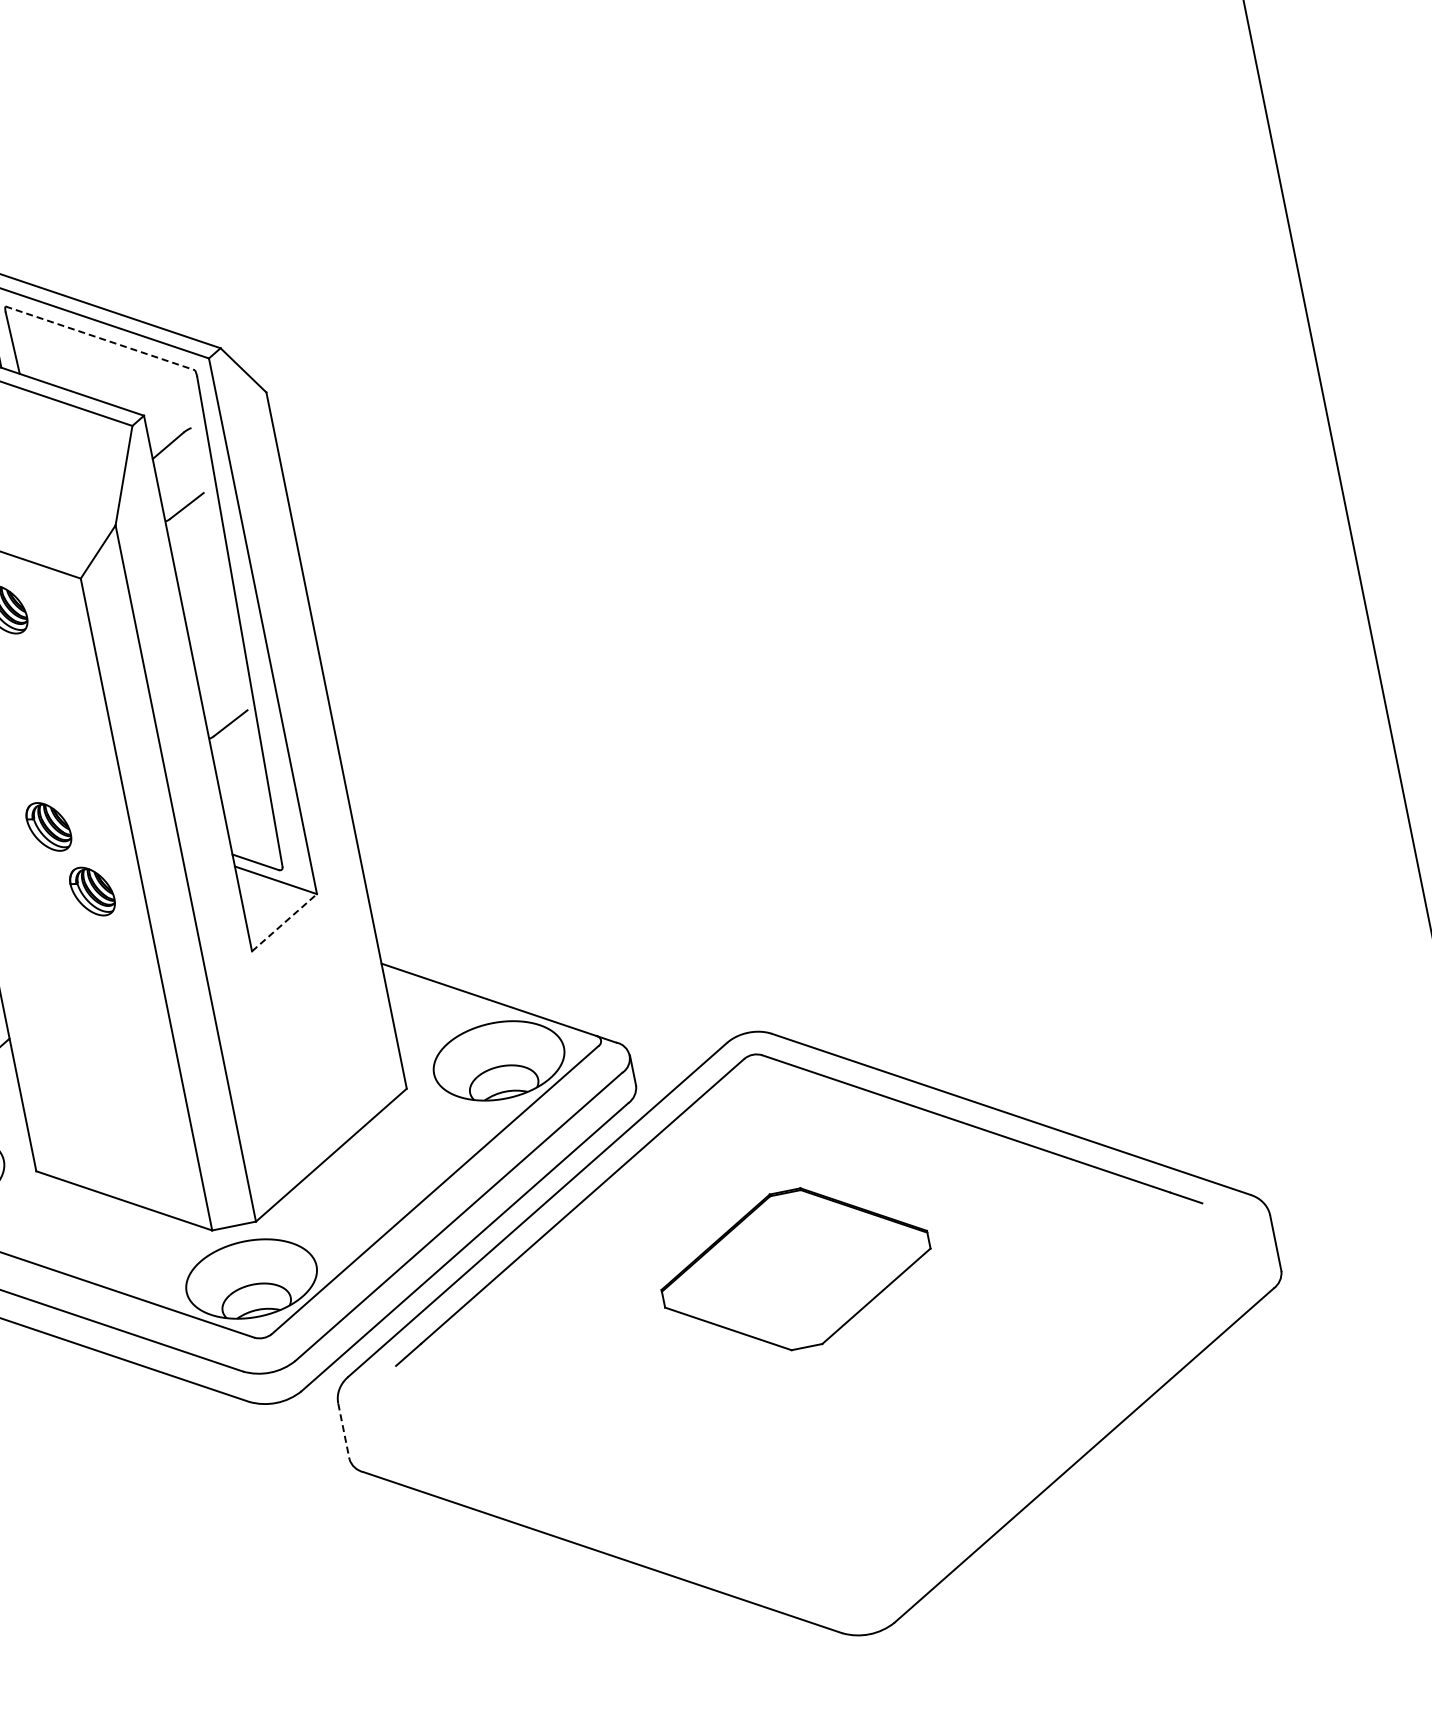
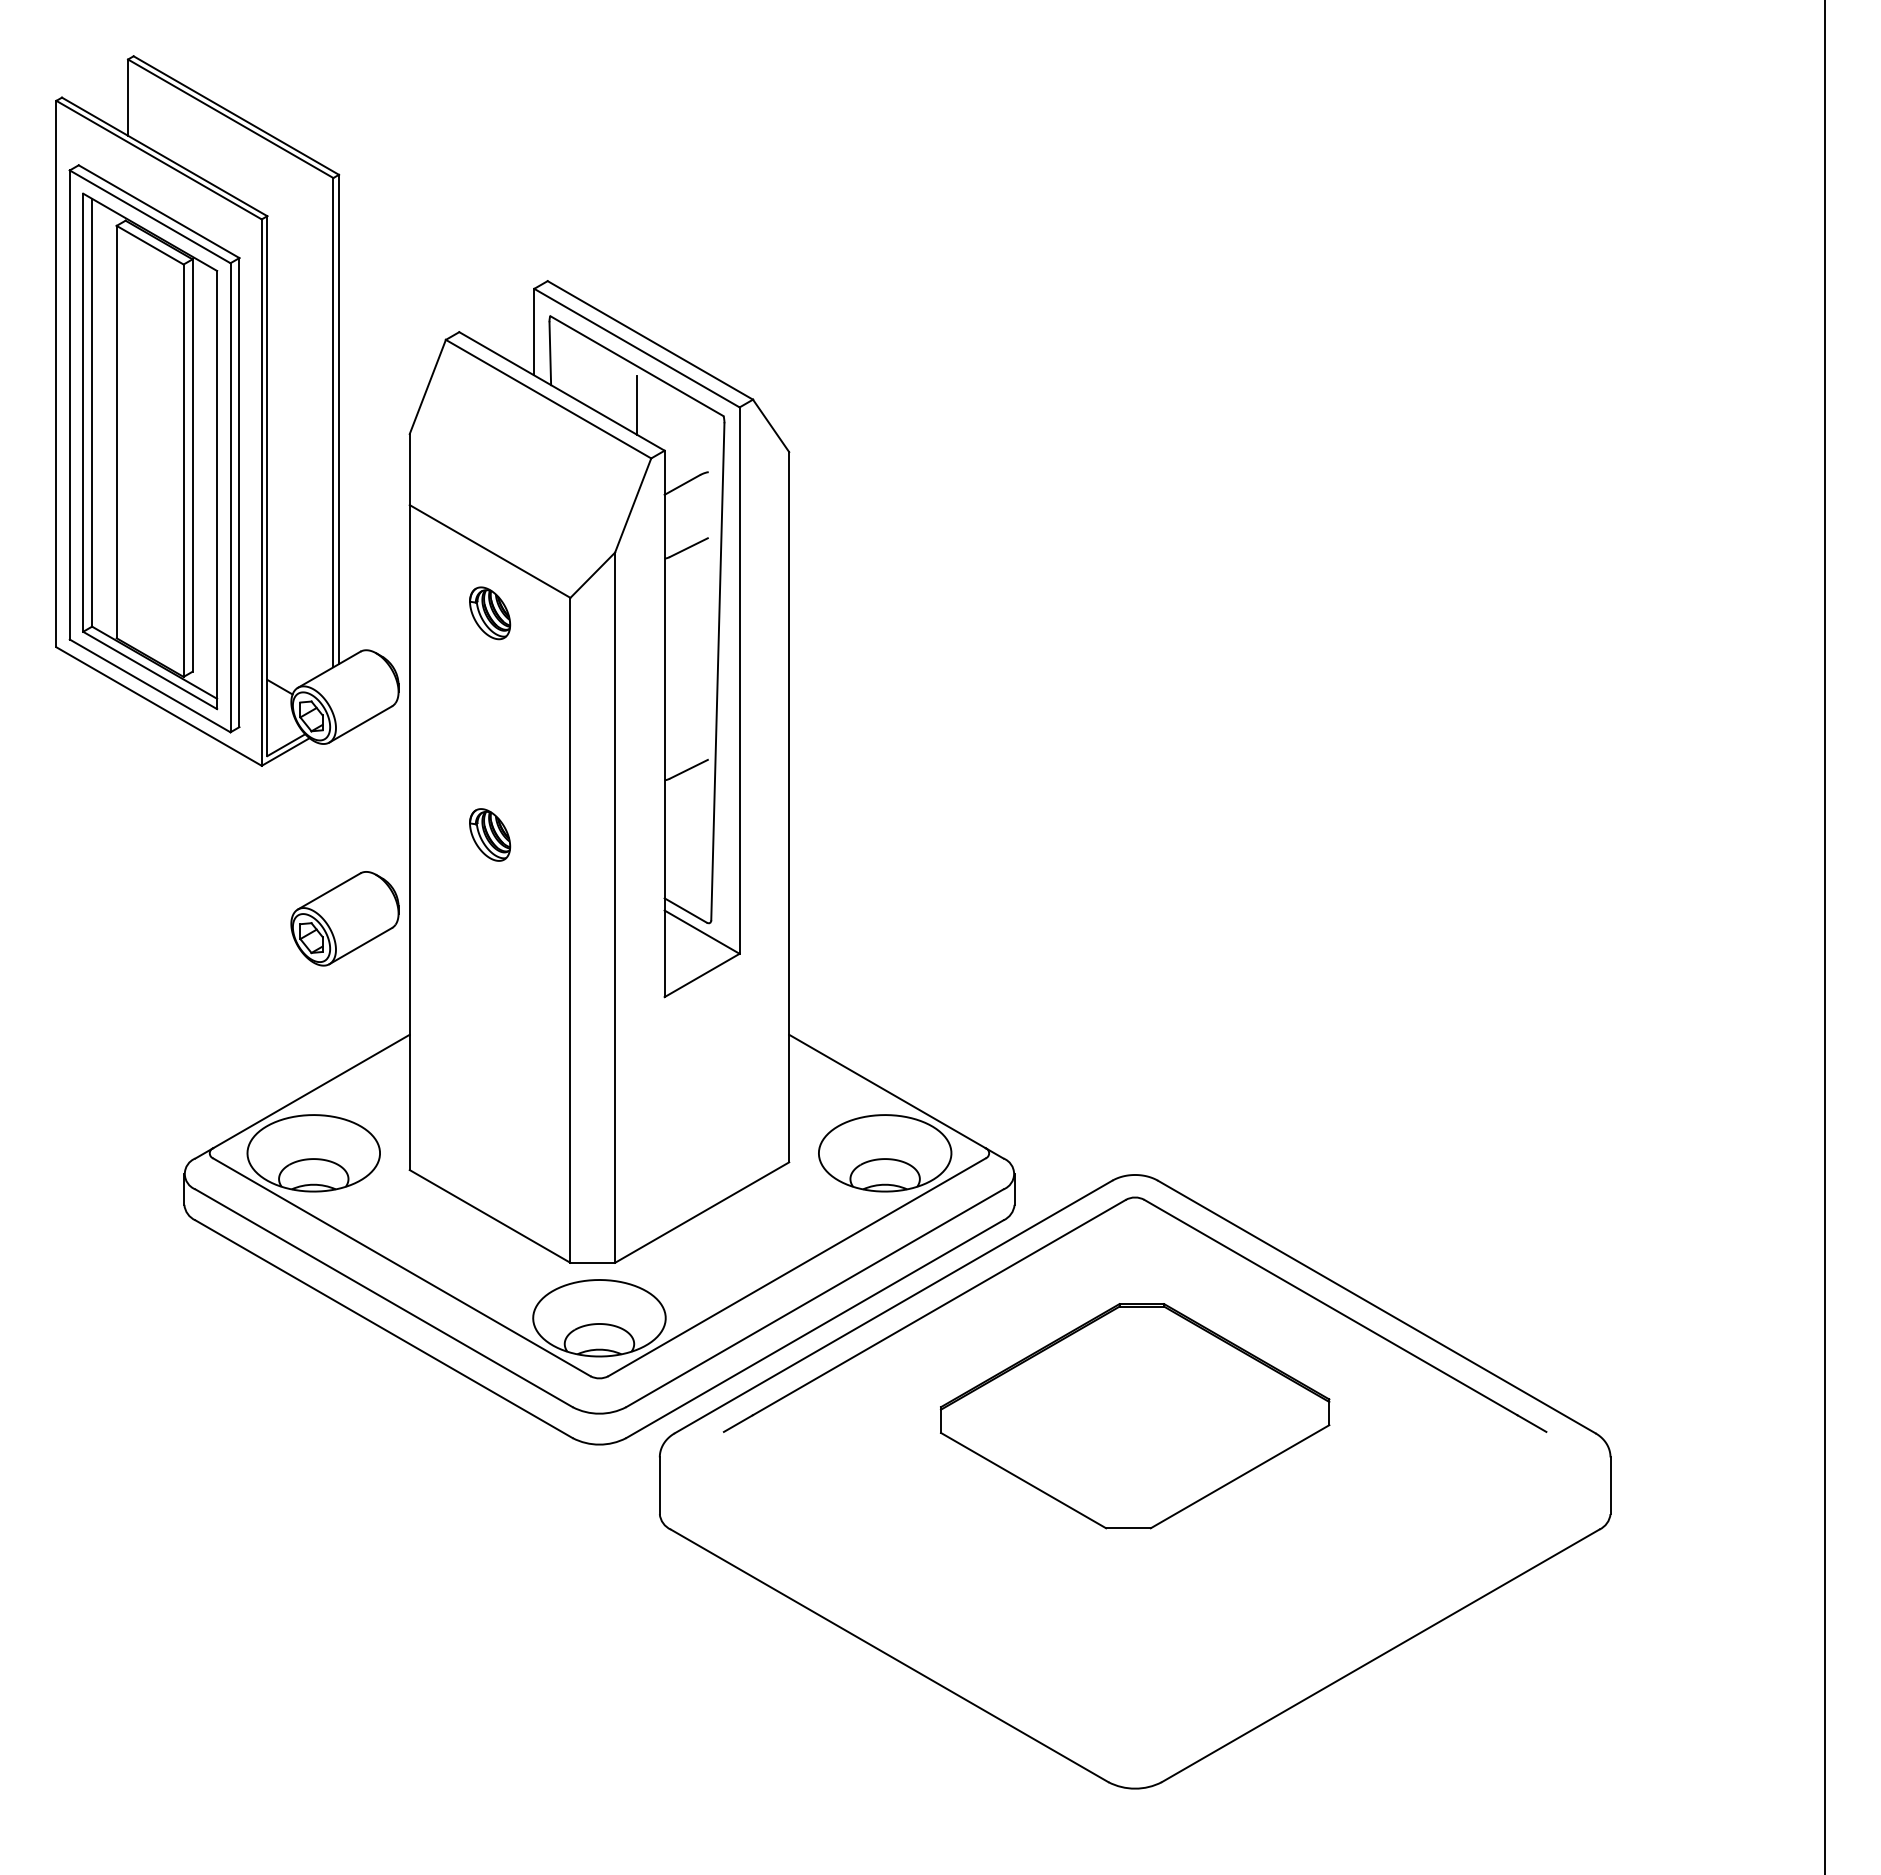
line: (100, 338) -> (637, 366), dashed -> solid
line: (108, 375) -> (637, 404), added
part: (92, 891) -> (520, 906), removed
line: (284, 922) -> (702, 975), dashed -> solid
part: (795, 1269) -> (1134, 1416), size x1.43
line: (343, 1432) -> (659, 1486), dashed -> solid

